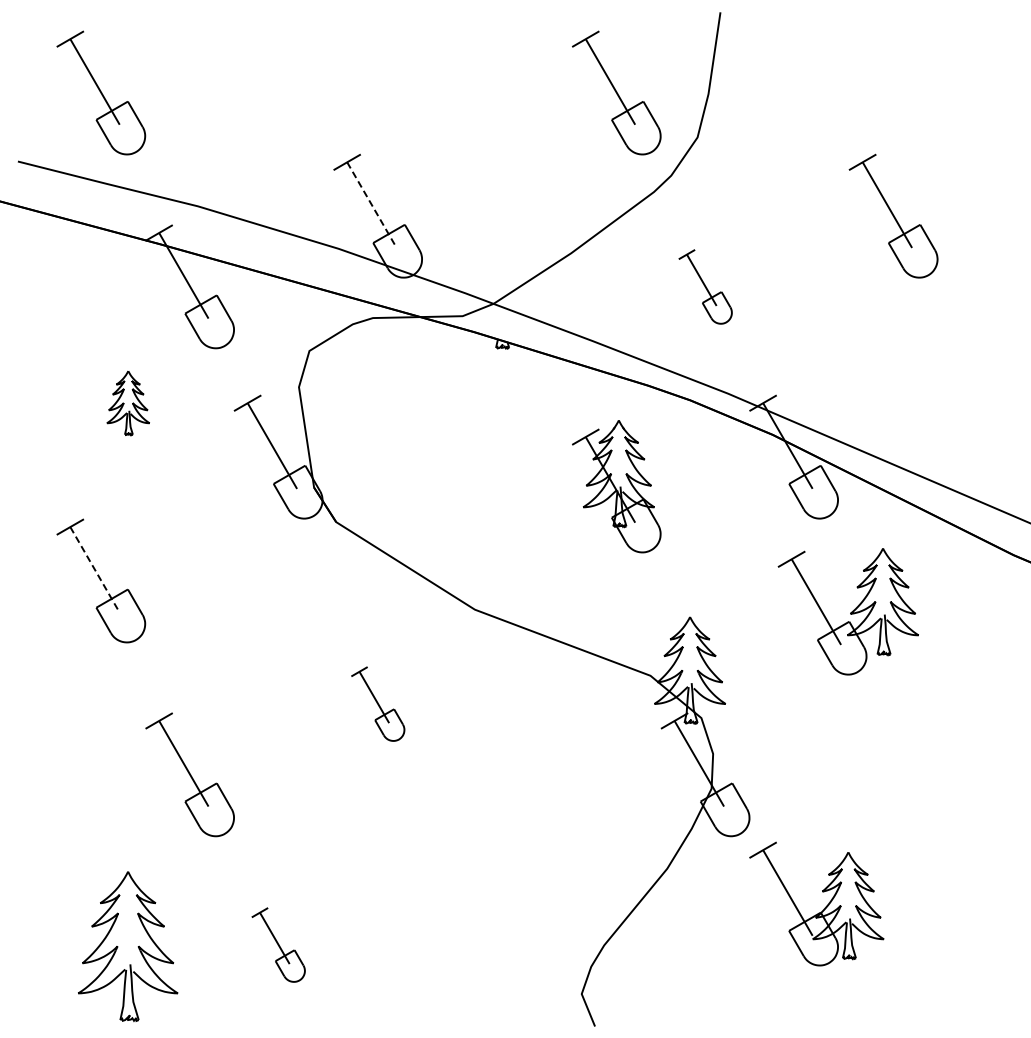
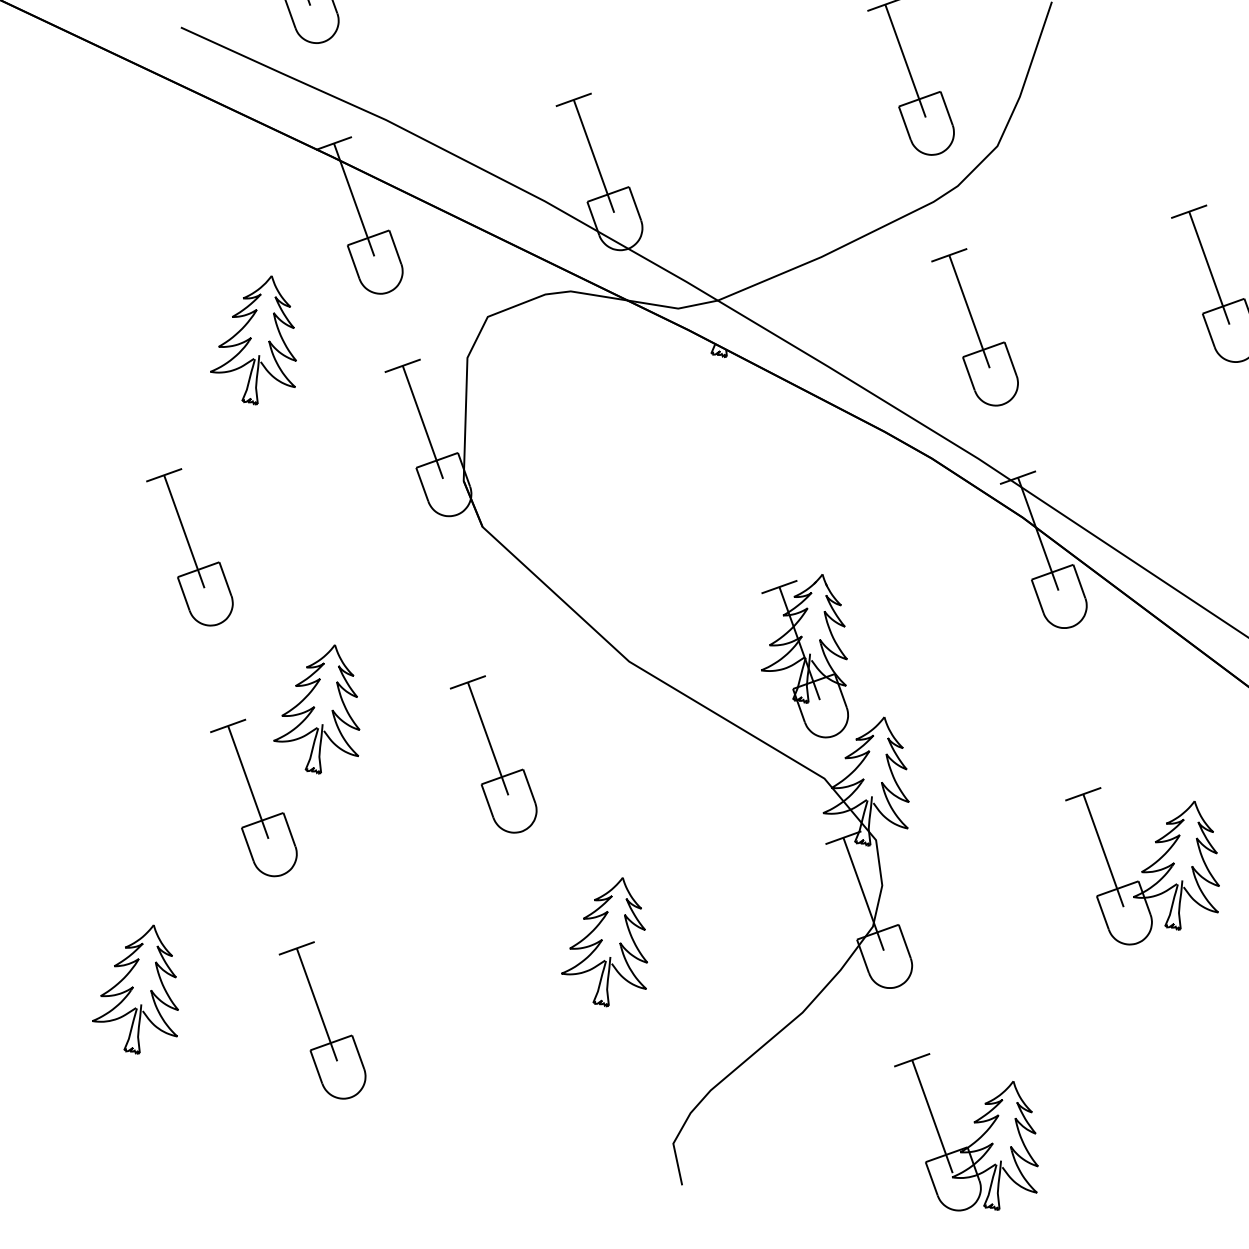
line: (372, 205) -> (594, 156), dashed -> solid
part: (705, 286) -> (974, 325), size x1.67
part: (128, 403) -> (260, 340), size x1.67
part: (616, 486) -> (805, 652), moved
line: (95, 570) -> (184, 532), dashed -> solid
part: (847, 611) -> (1138, 868), moved
part: (233, 693) -> (322, 709), added
part: (377, 703) -> (492, 752), size x1.67
part: (501, 839) -> (611, 941), added
part: (824, 907) -> (973, 1141), moved
part: (278, 944) -> (322, 1018), size x1.67
part: (128, 947) -> (142, 989), size x0.71

